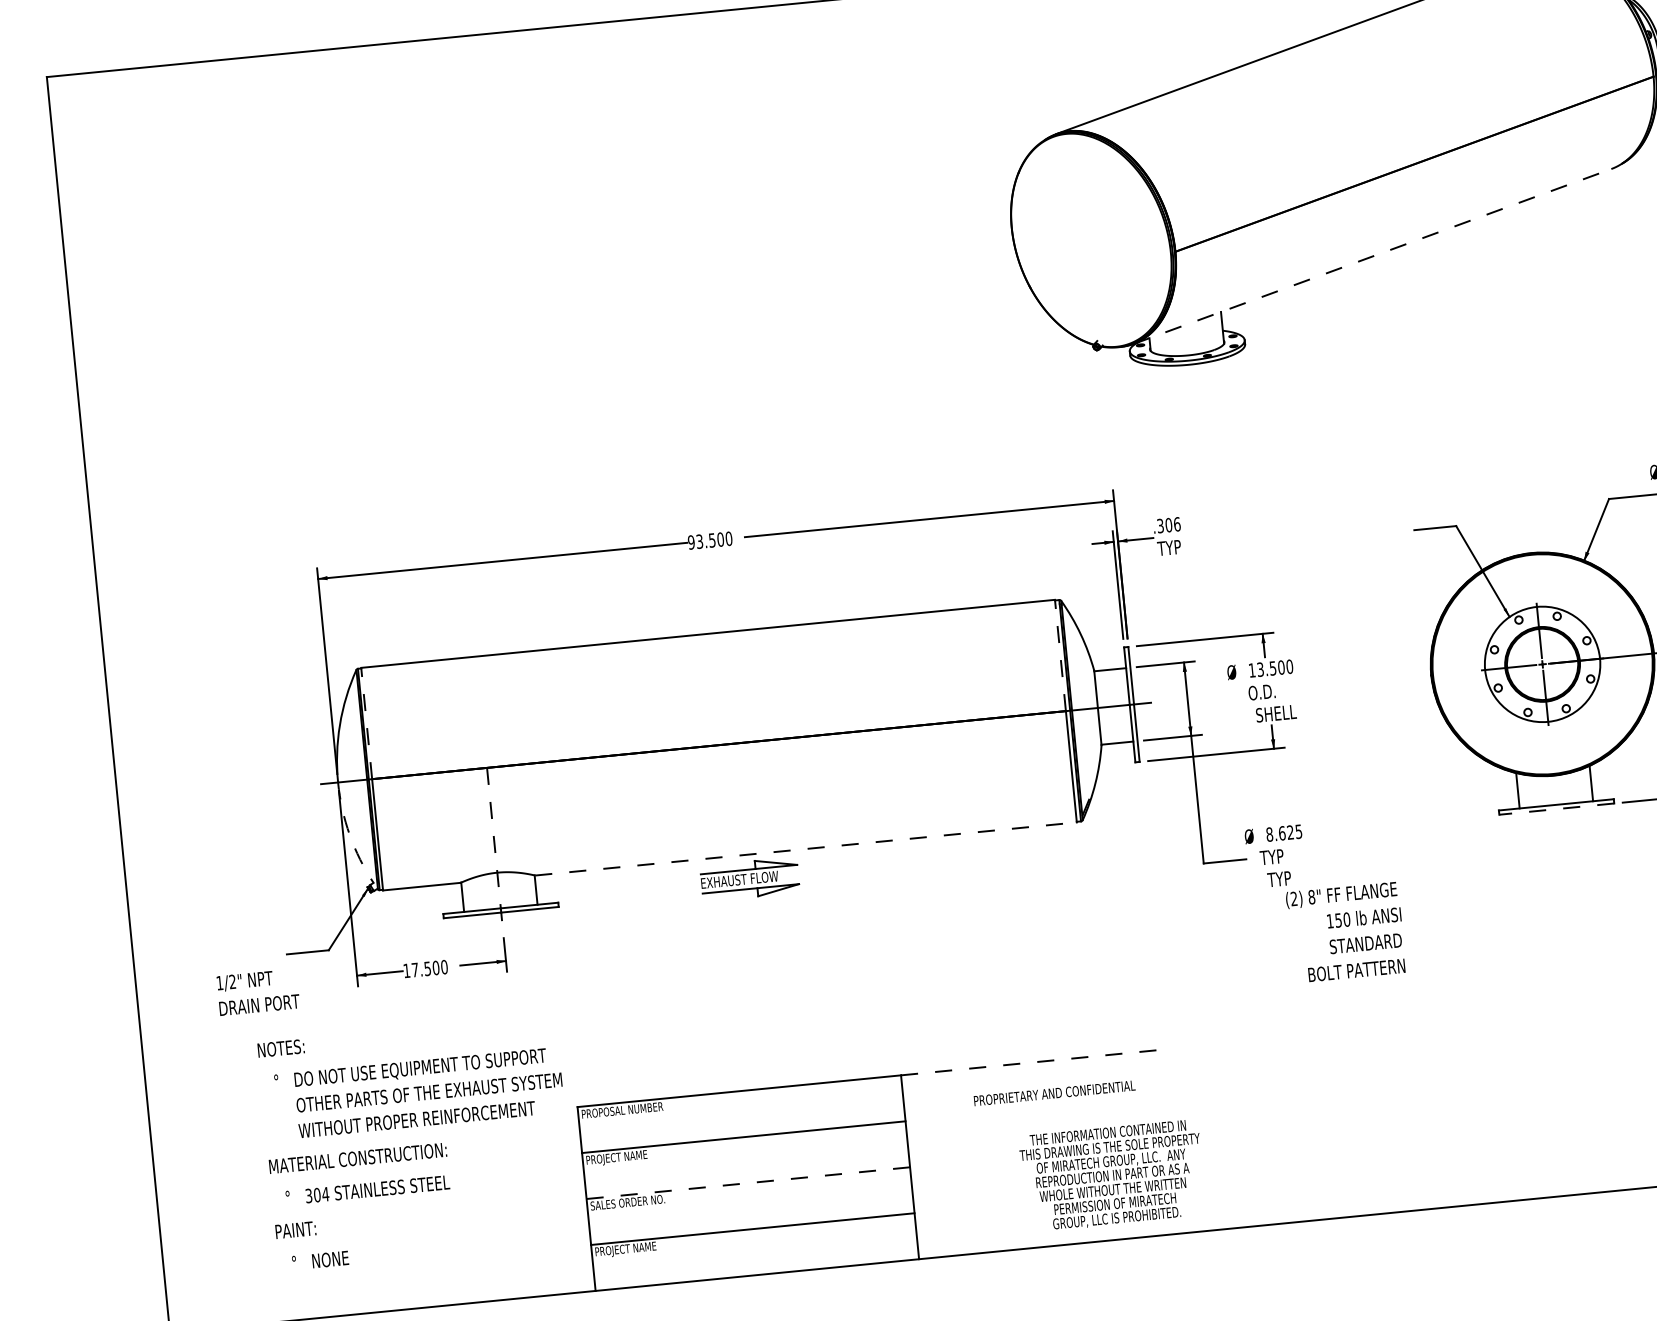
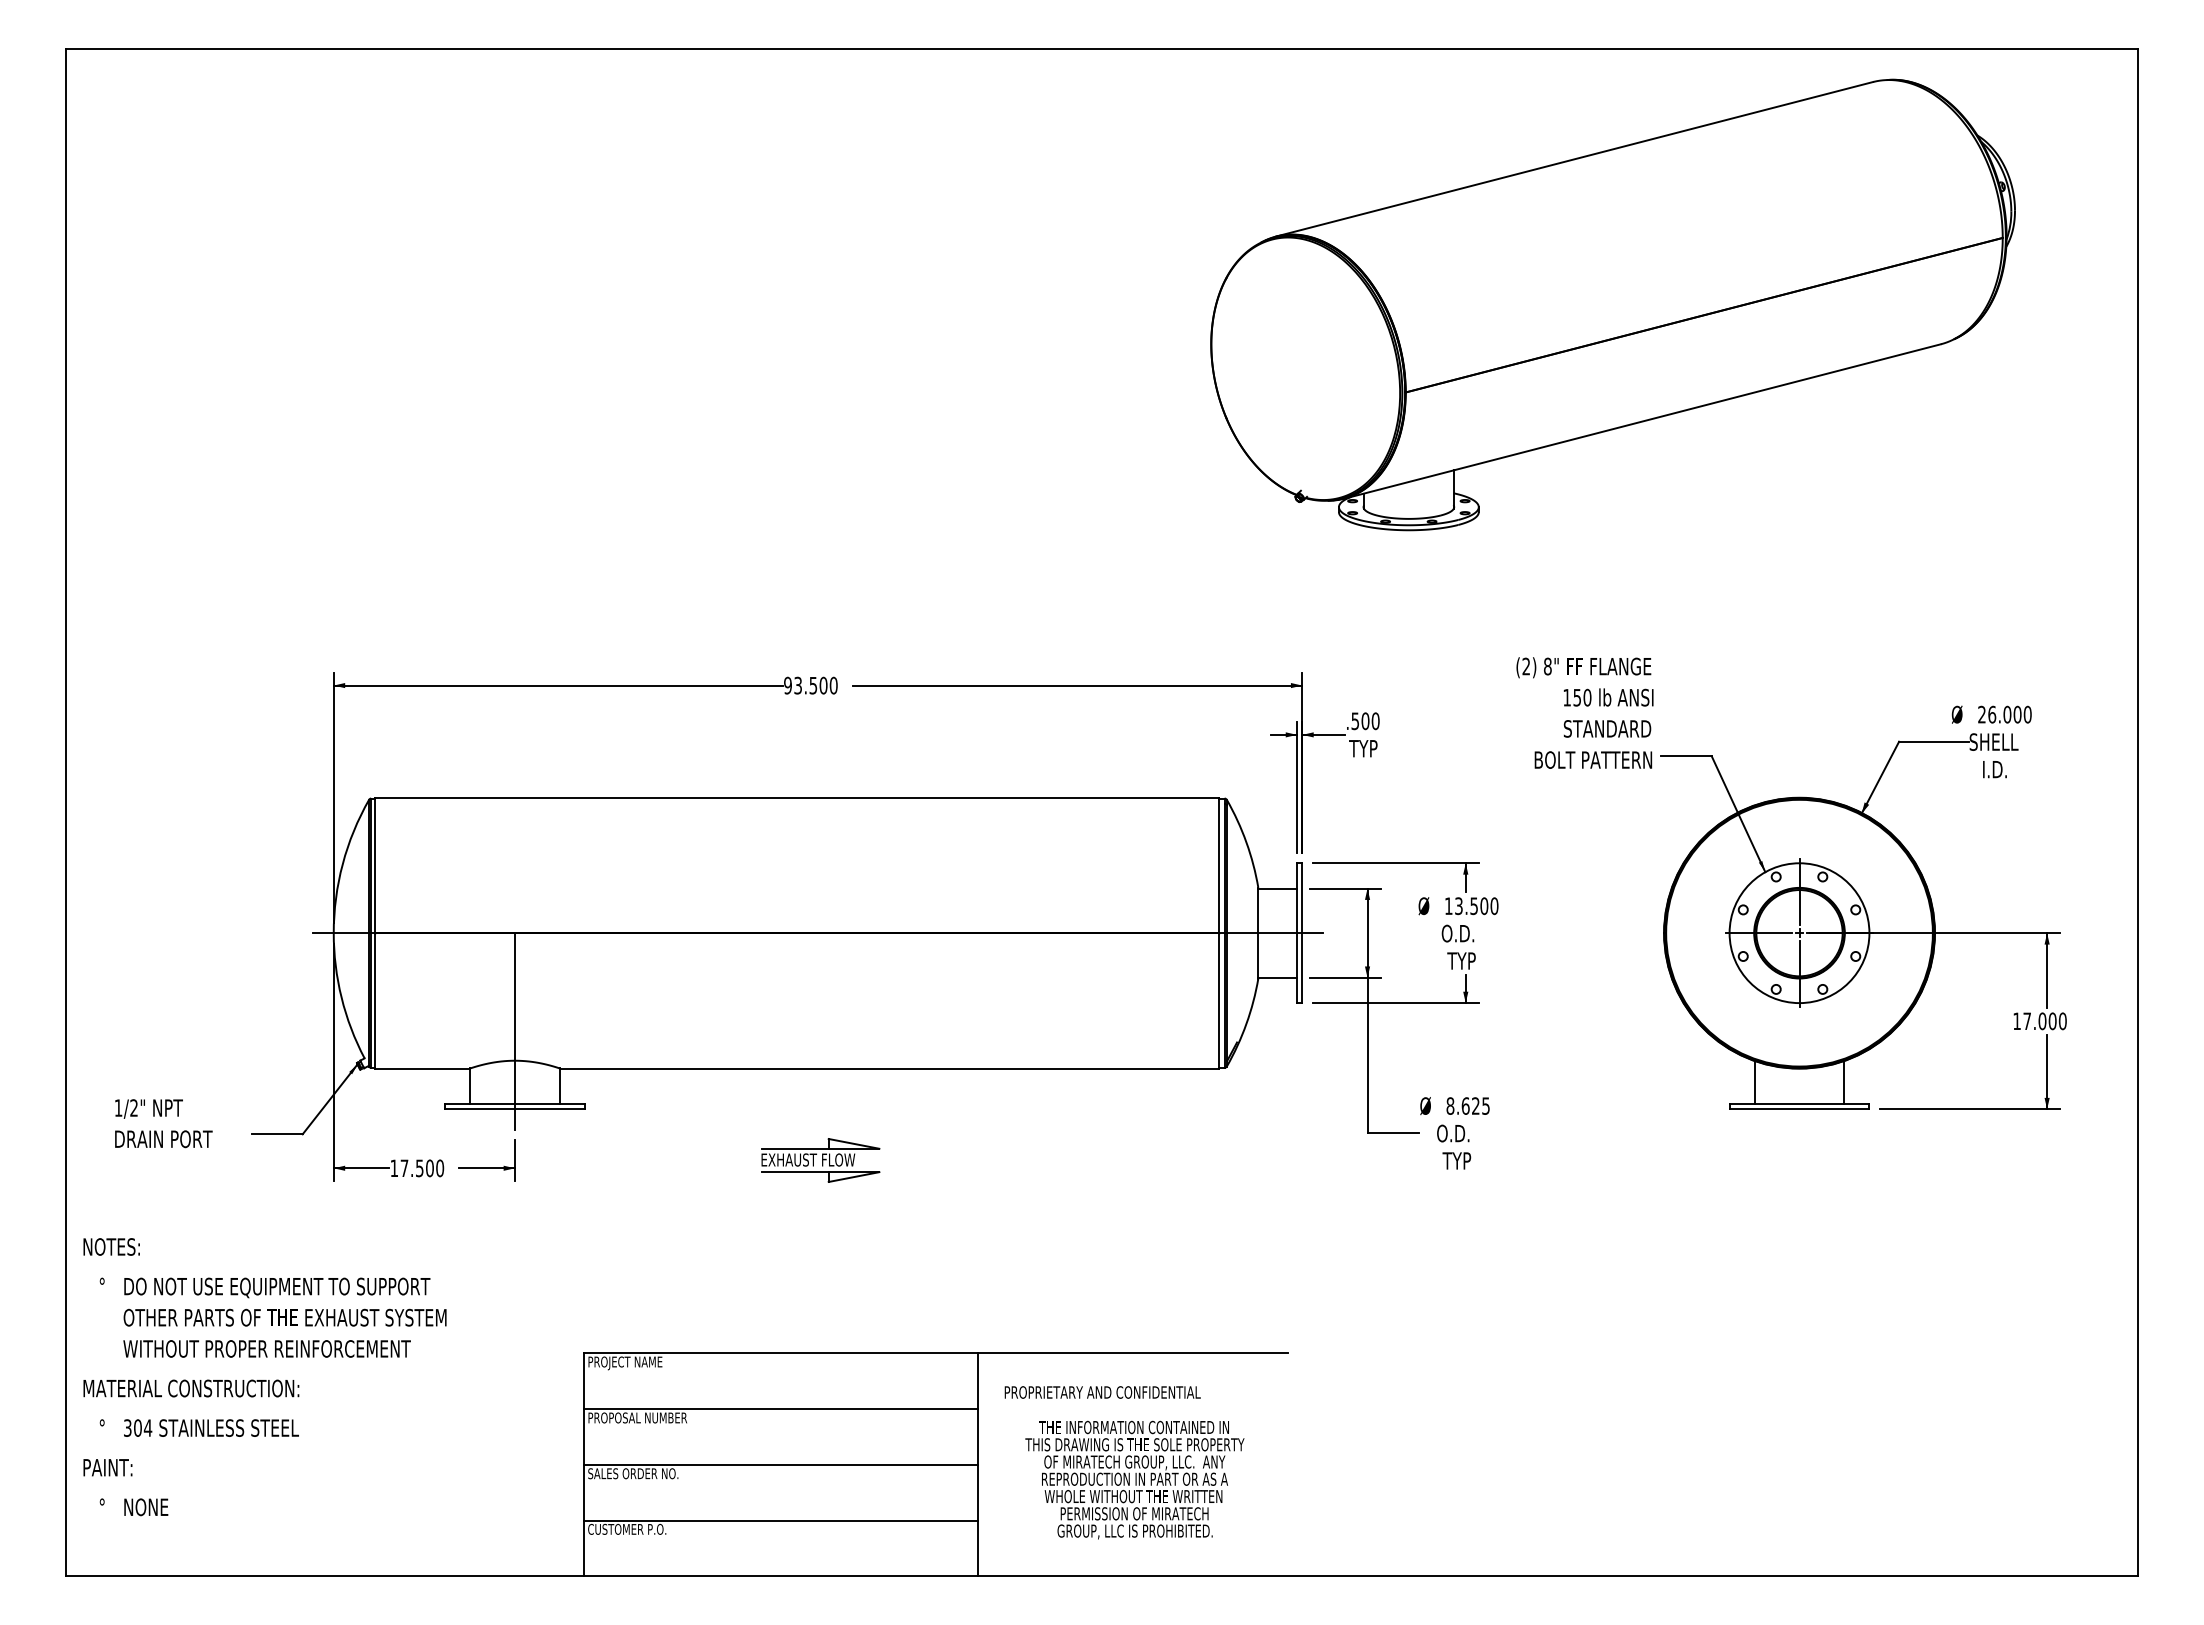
line: (1372, 256) -> (1642, 421), dashed -> solid
text: (1168, 524) -> (1365, 720), .306 -> .500
line: (1060, 655) -> (1219, 865), dashed -> solid
text: (1276, 713) -> (1472, 960), SHELL -> TYP
line: (366, 723) -> (375, 865), dashed -> solid
line: (1556, 809) -> (1799, 1109), dashed -> solid
arc: (349, 834) -> (341, 997), dashed -> solid
line: (805, 848) -> (889, 1068), dashed -> solid
line: (495, 849) -> (515, 1032), dashed -> solid
text: (1273, 856) -> (1452, 1133), TYP -> O.D.
part: (749, 879) -> (820, 1160), moved
text: (1345, 932) -> (1584, 712), moved
text: (258, 992) -> (163, 1123), moved
line: (1028, 1062) -> (1132, 1352), dashed -> solid
text: (1054, 1093) -> (1102, 1392), moved
text: (630, 1110) -> (647, 1363), PROPOSAL NUMBER -> PROJECT NAME
text: (417, 1143) -> (264, 1377), moved
text: (635, 1156) -> (647, 1419), PROJECT NAME -> PROPOSAL NUMBER
text: (1112, 1175) -> (1134, 1479), moved
line: (748, 1183) -> (780, 1464), dashed -> solid
text: (627, 1249) -> (627, 1530), PROJECT NAME -> CUSTOMER P.O.

